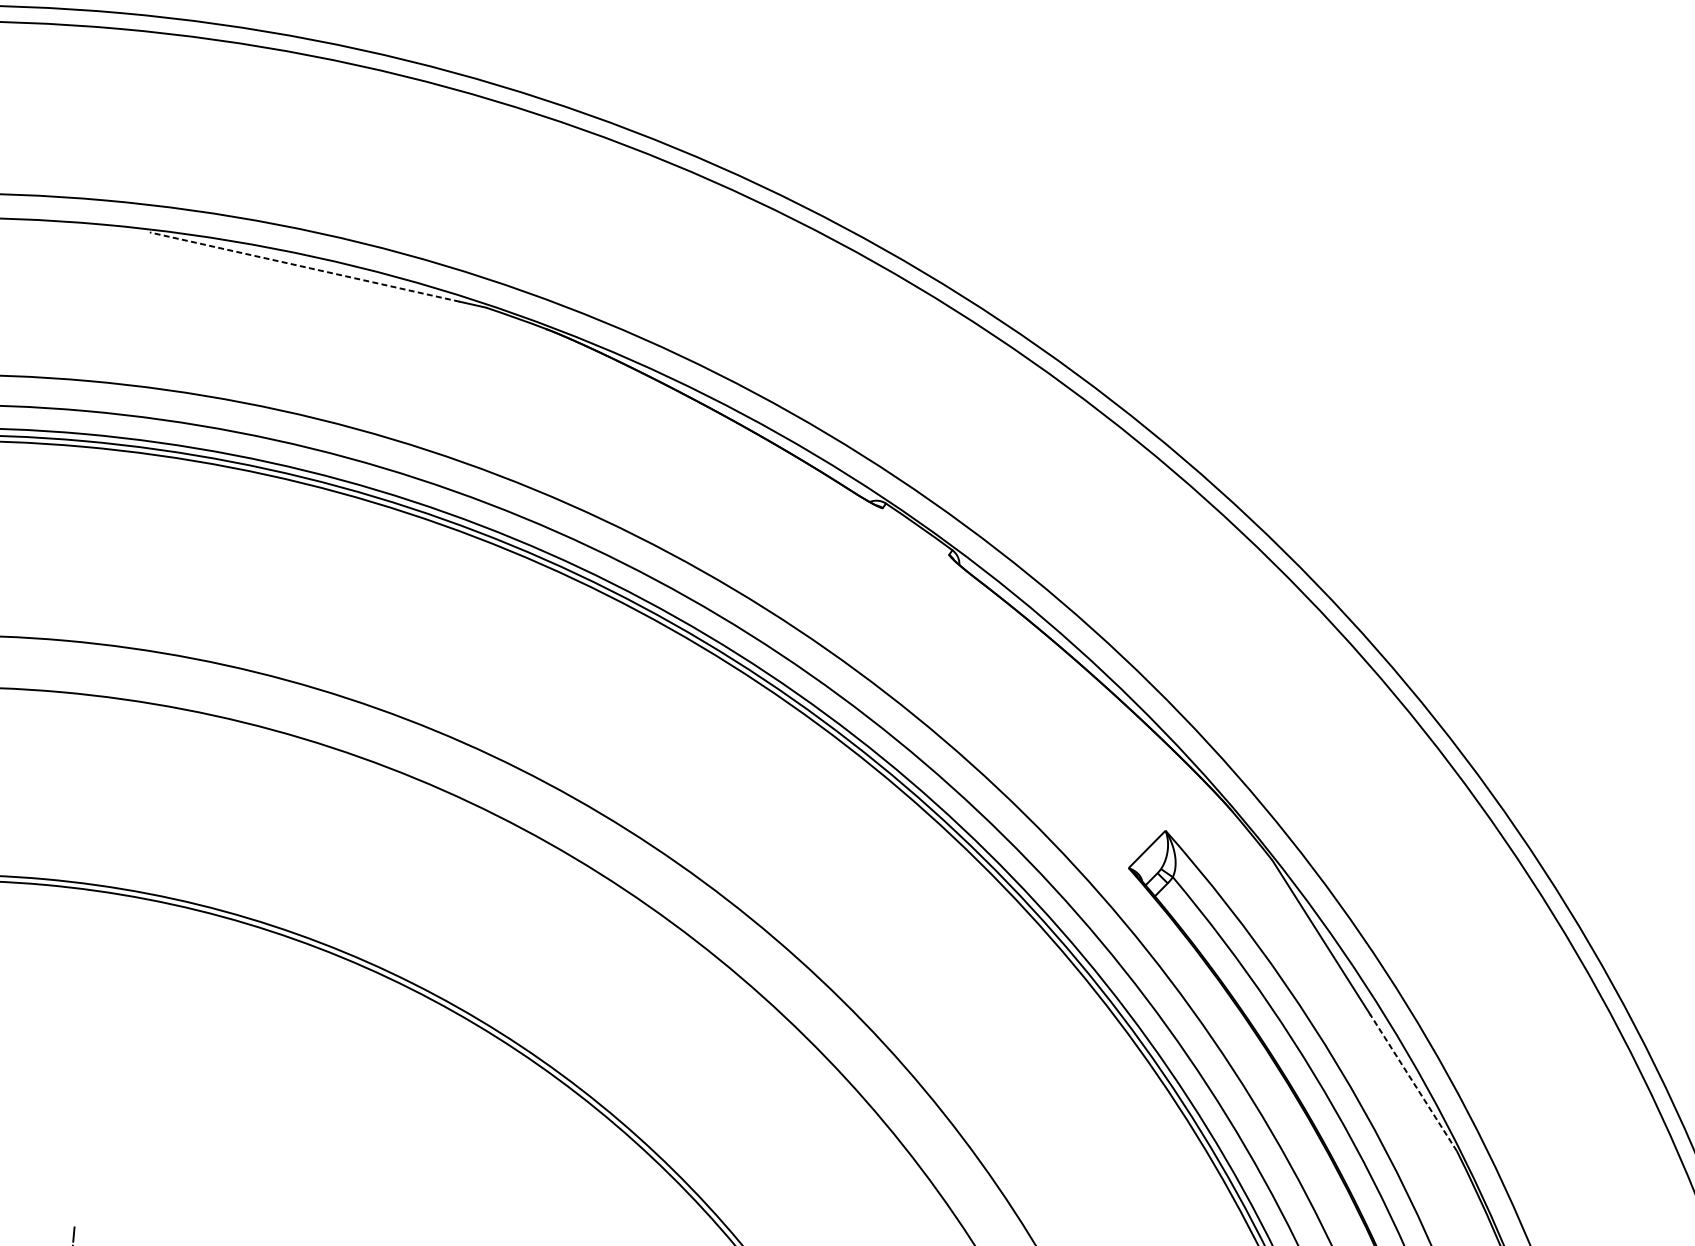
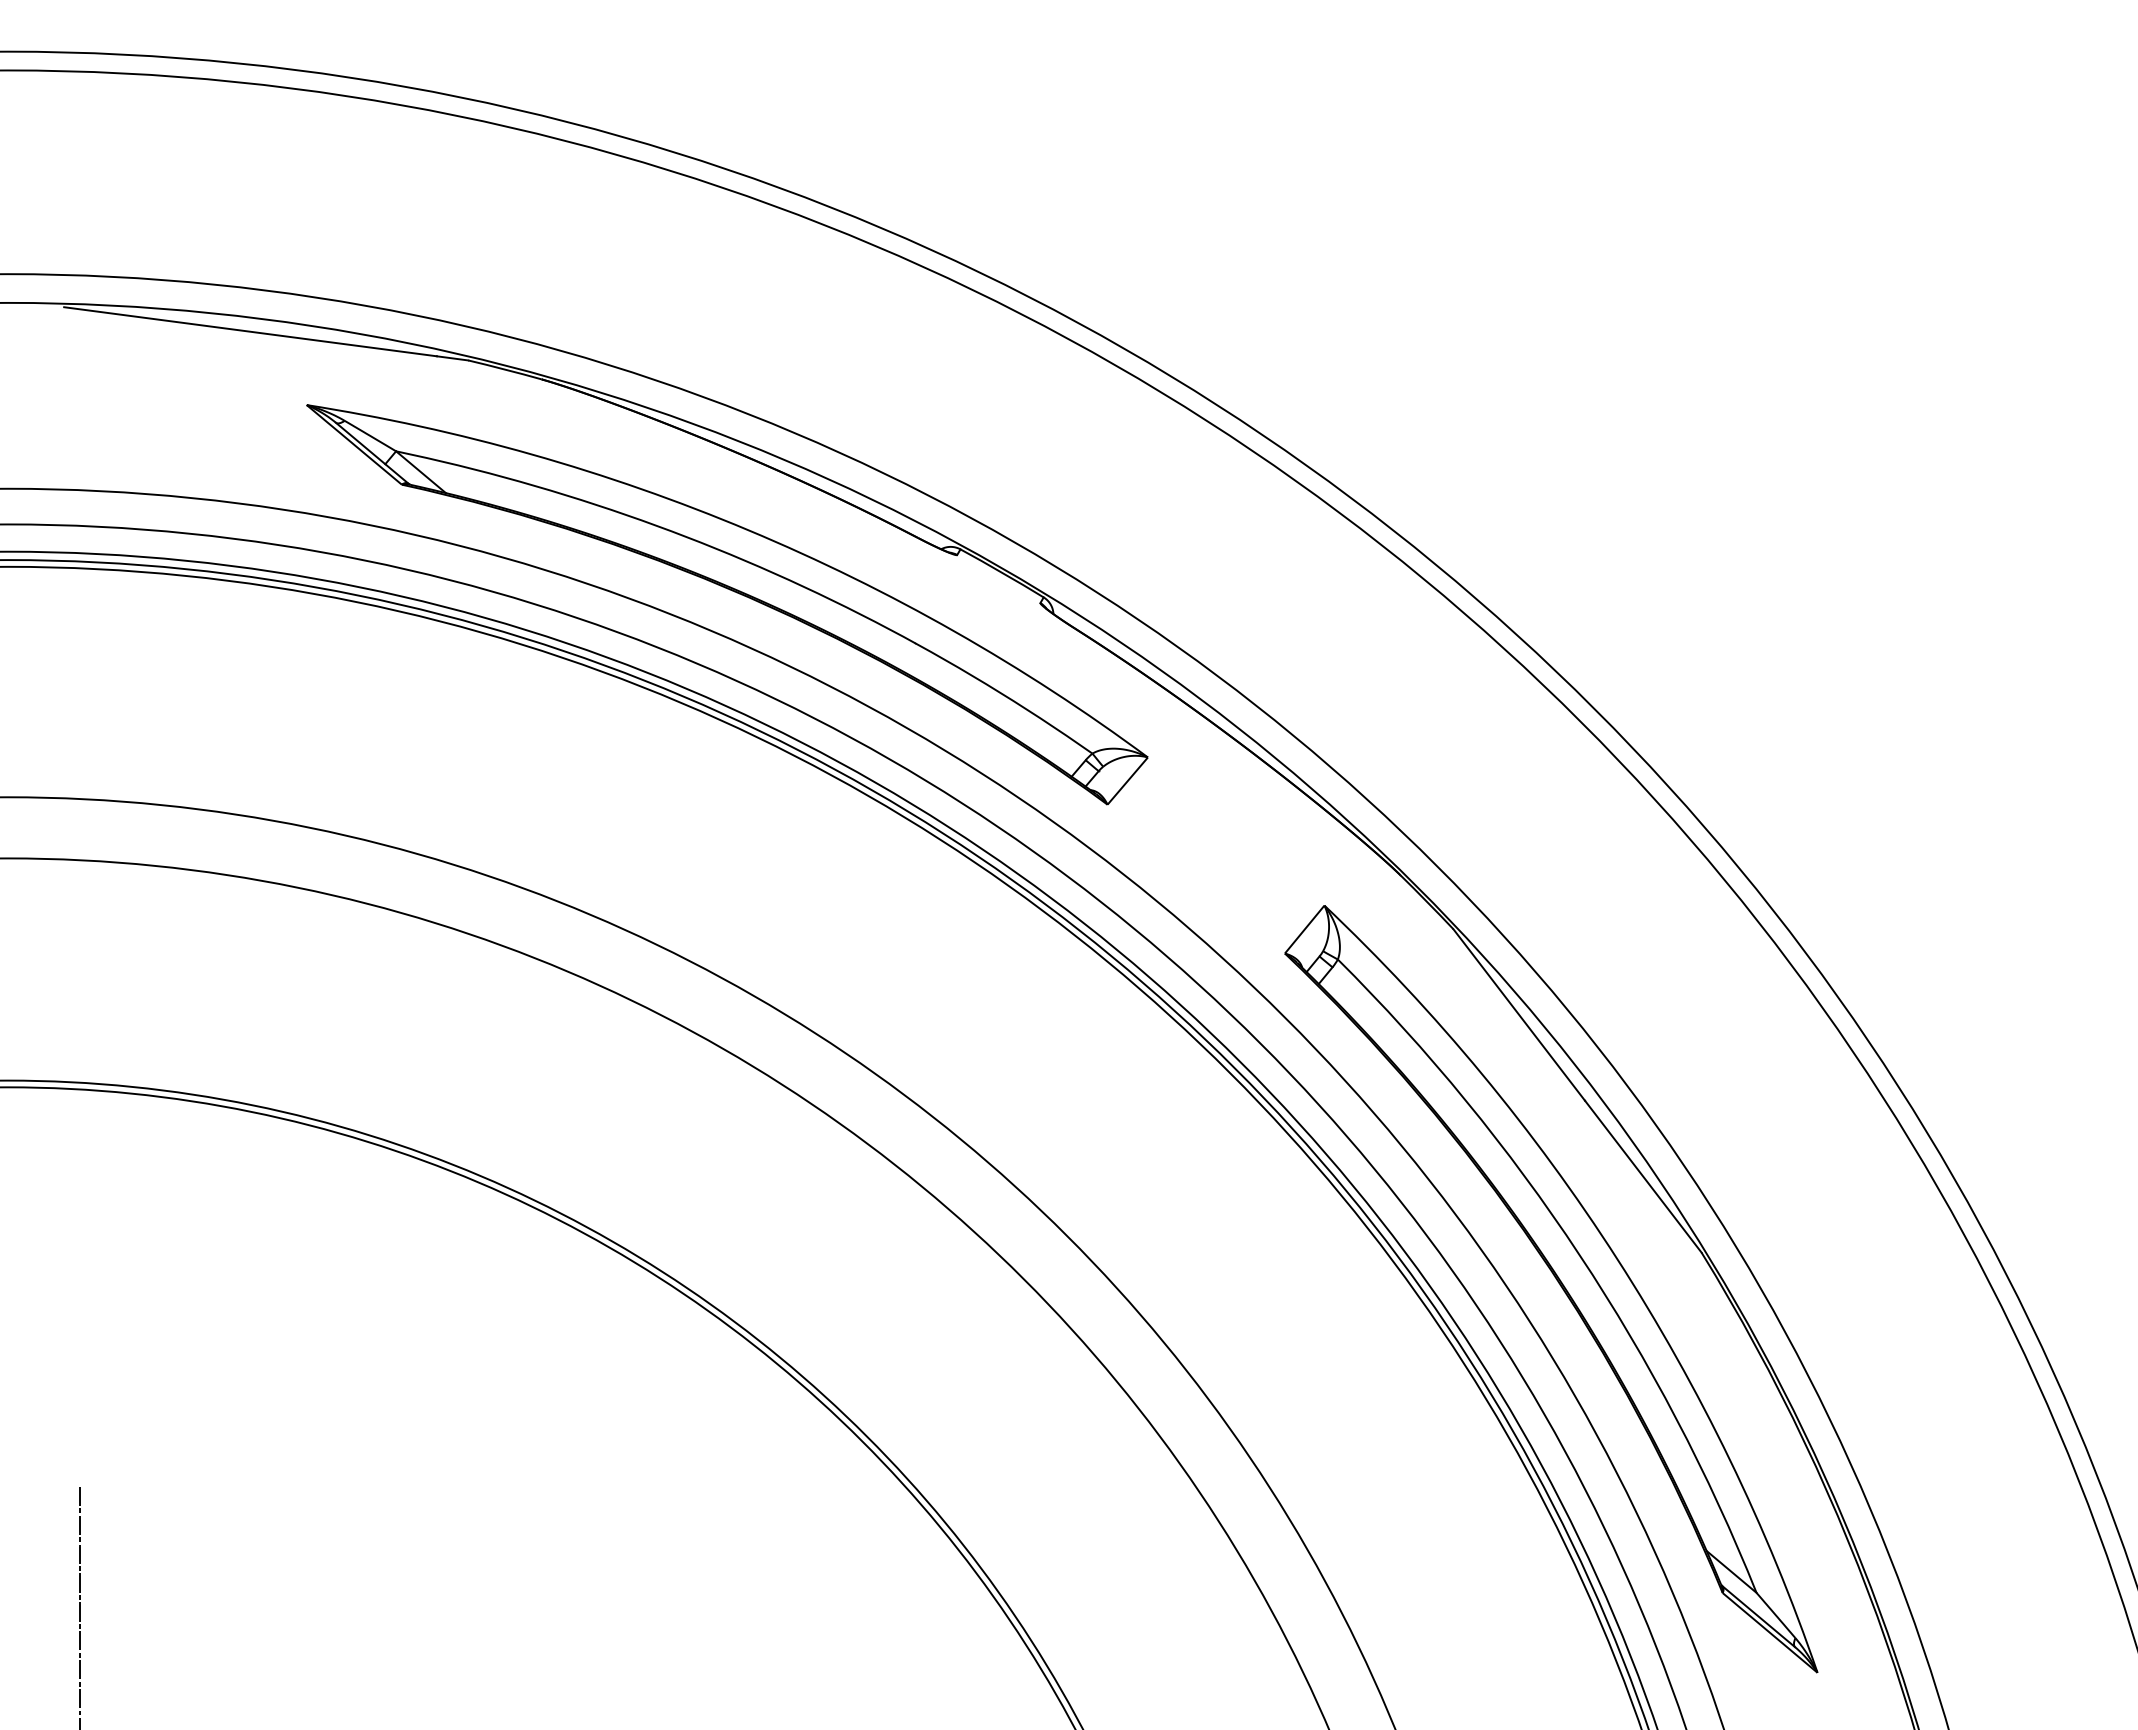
line: (304, 266) -> (250, 331), dashed -> solid
part: (692, 522) -> (734, 592), added
line: (1413, 1082) -> (1643, 1176), dashed -> solid

